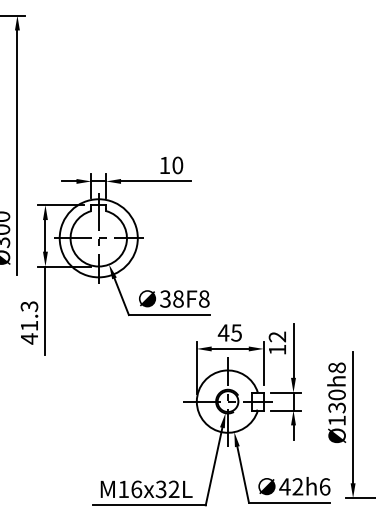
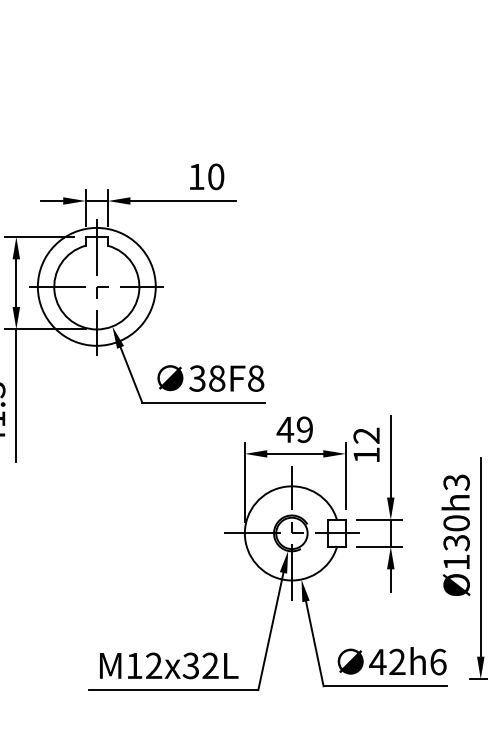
text: (236, 332) -> (304, 429), 45 -> 49
text: (336, 367) -> (455, 481), Ø130h8 -> Ø130h3
text: (136, 489) -> (153, 666), M16x32L -> M12x32L

